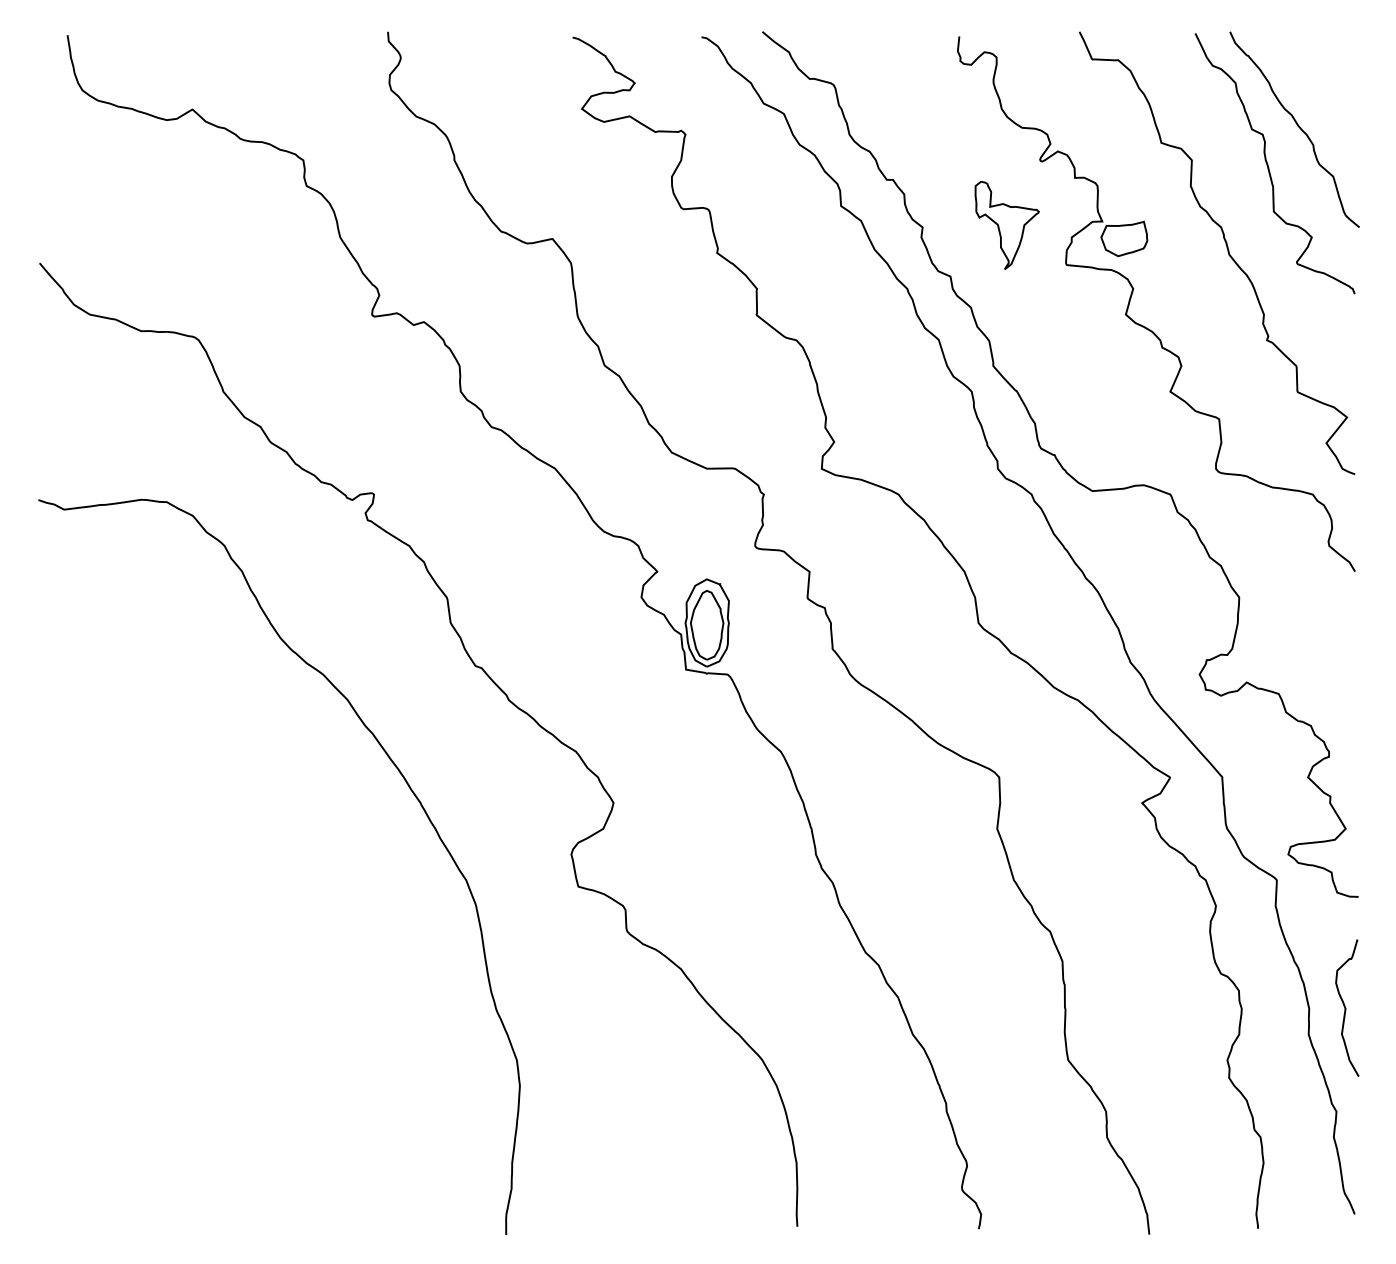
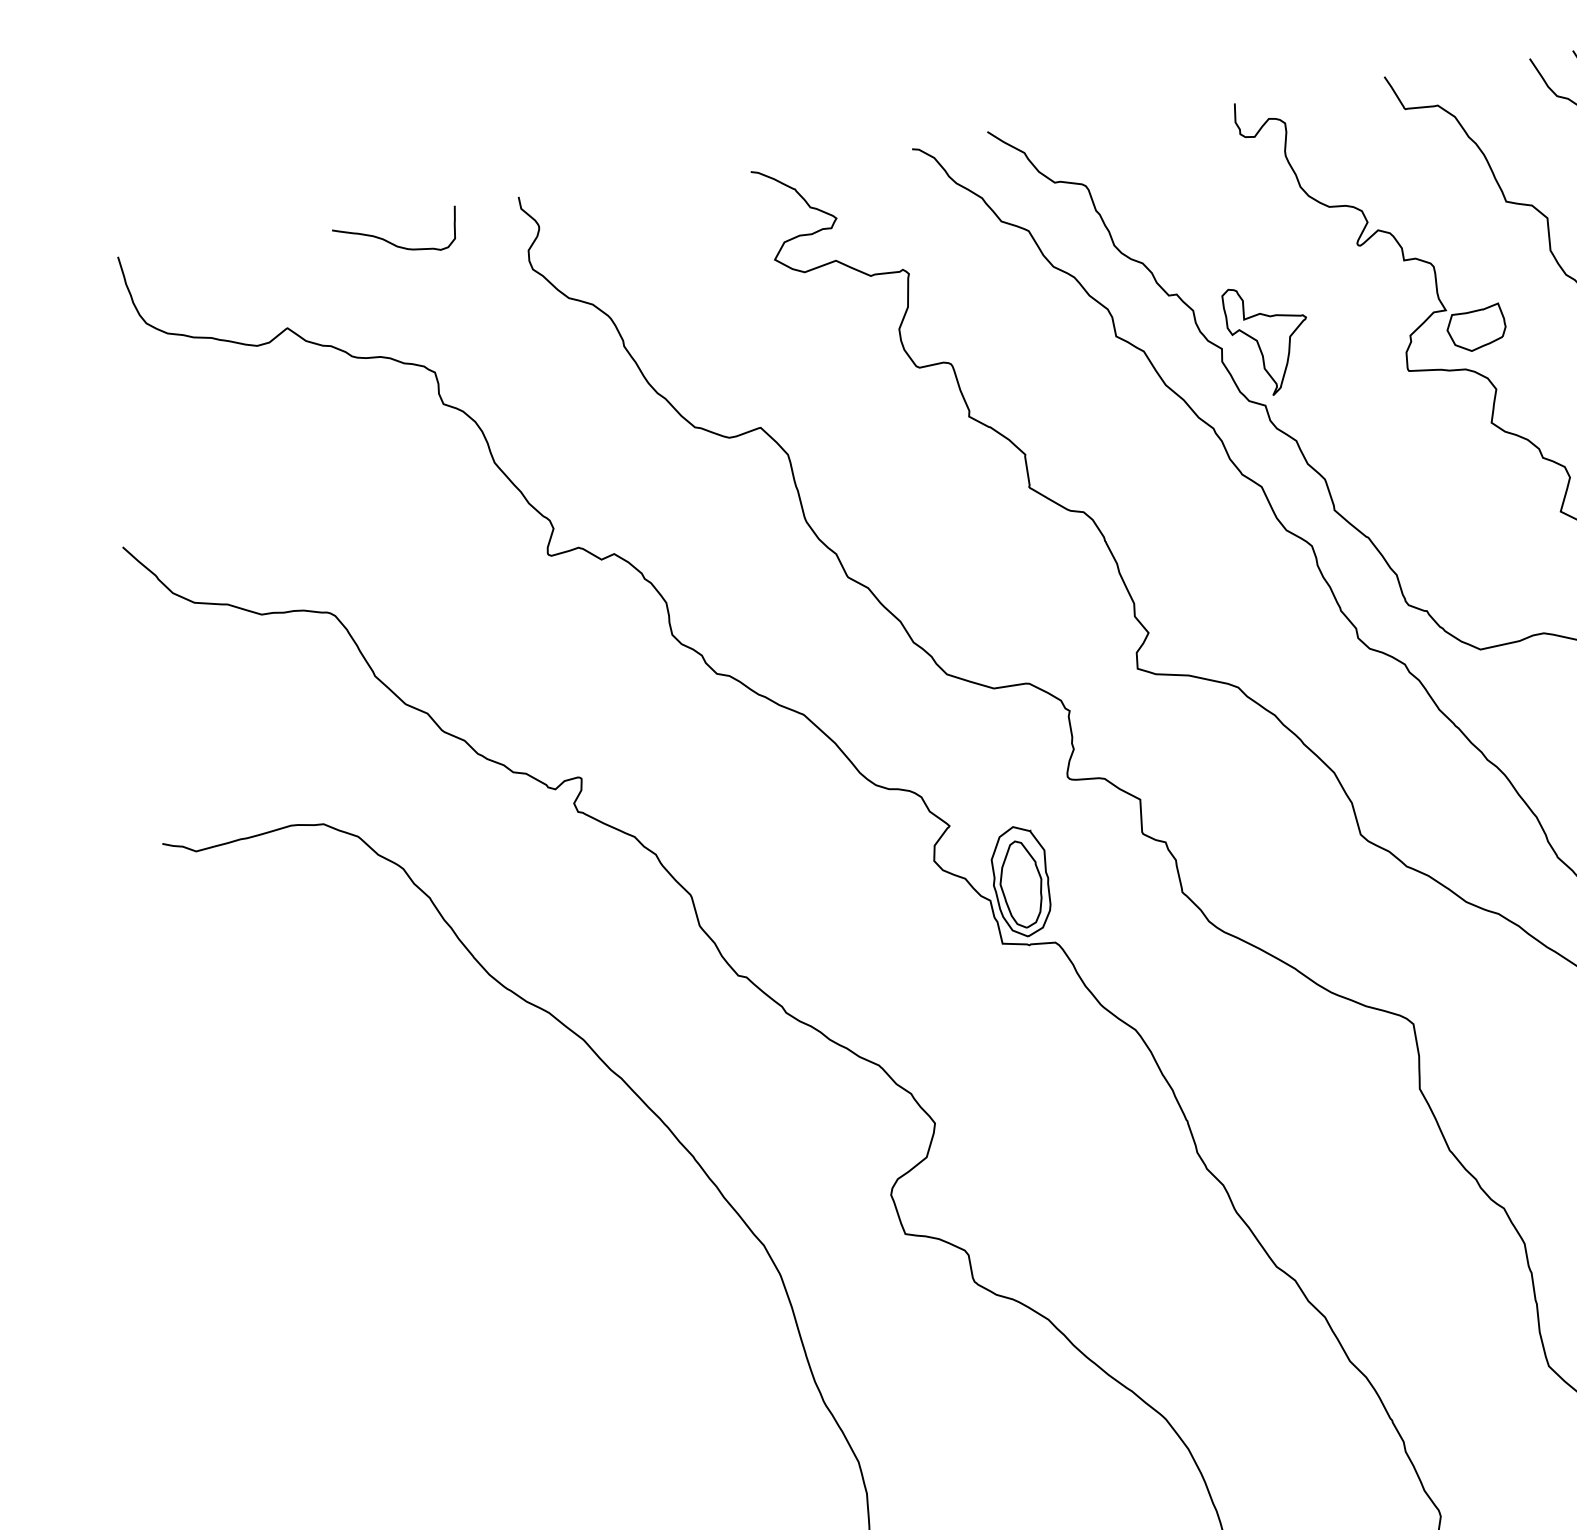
curve: (285, 54) -> (394, 243), added
part: (1006, 225) -> (1267, 340), moved

